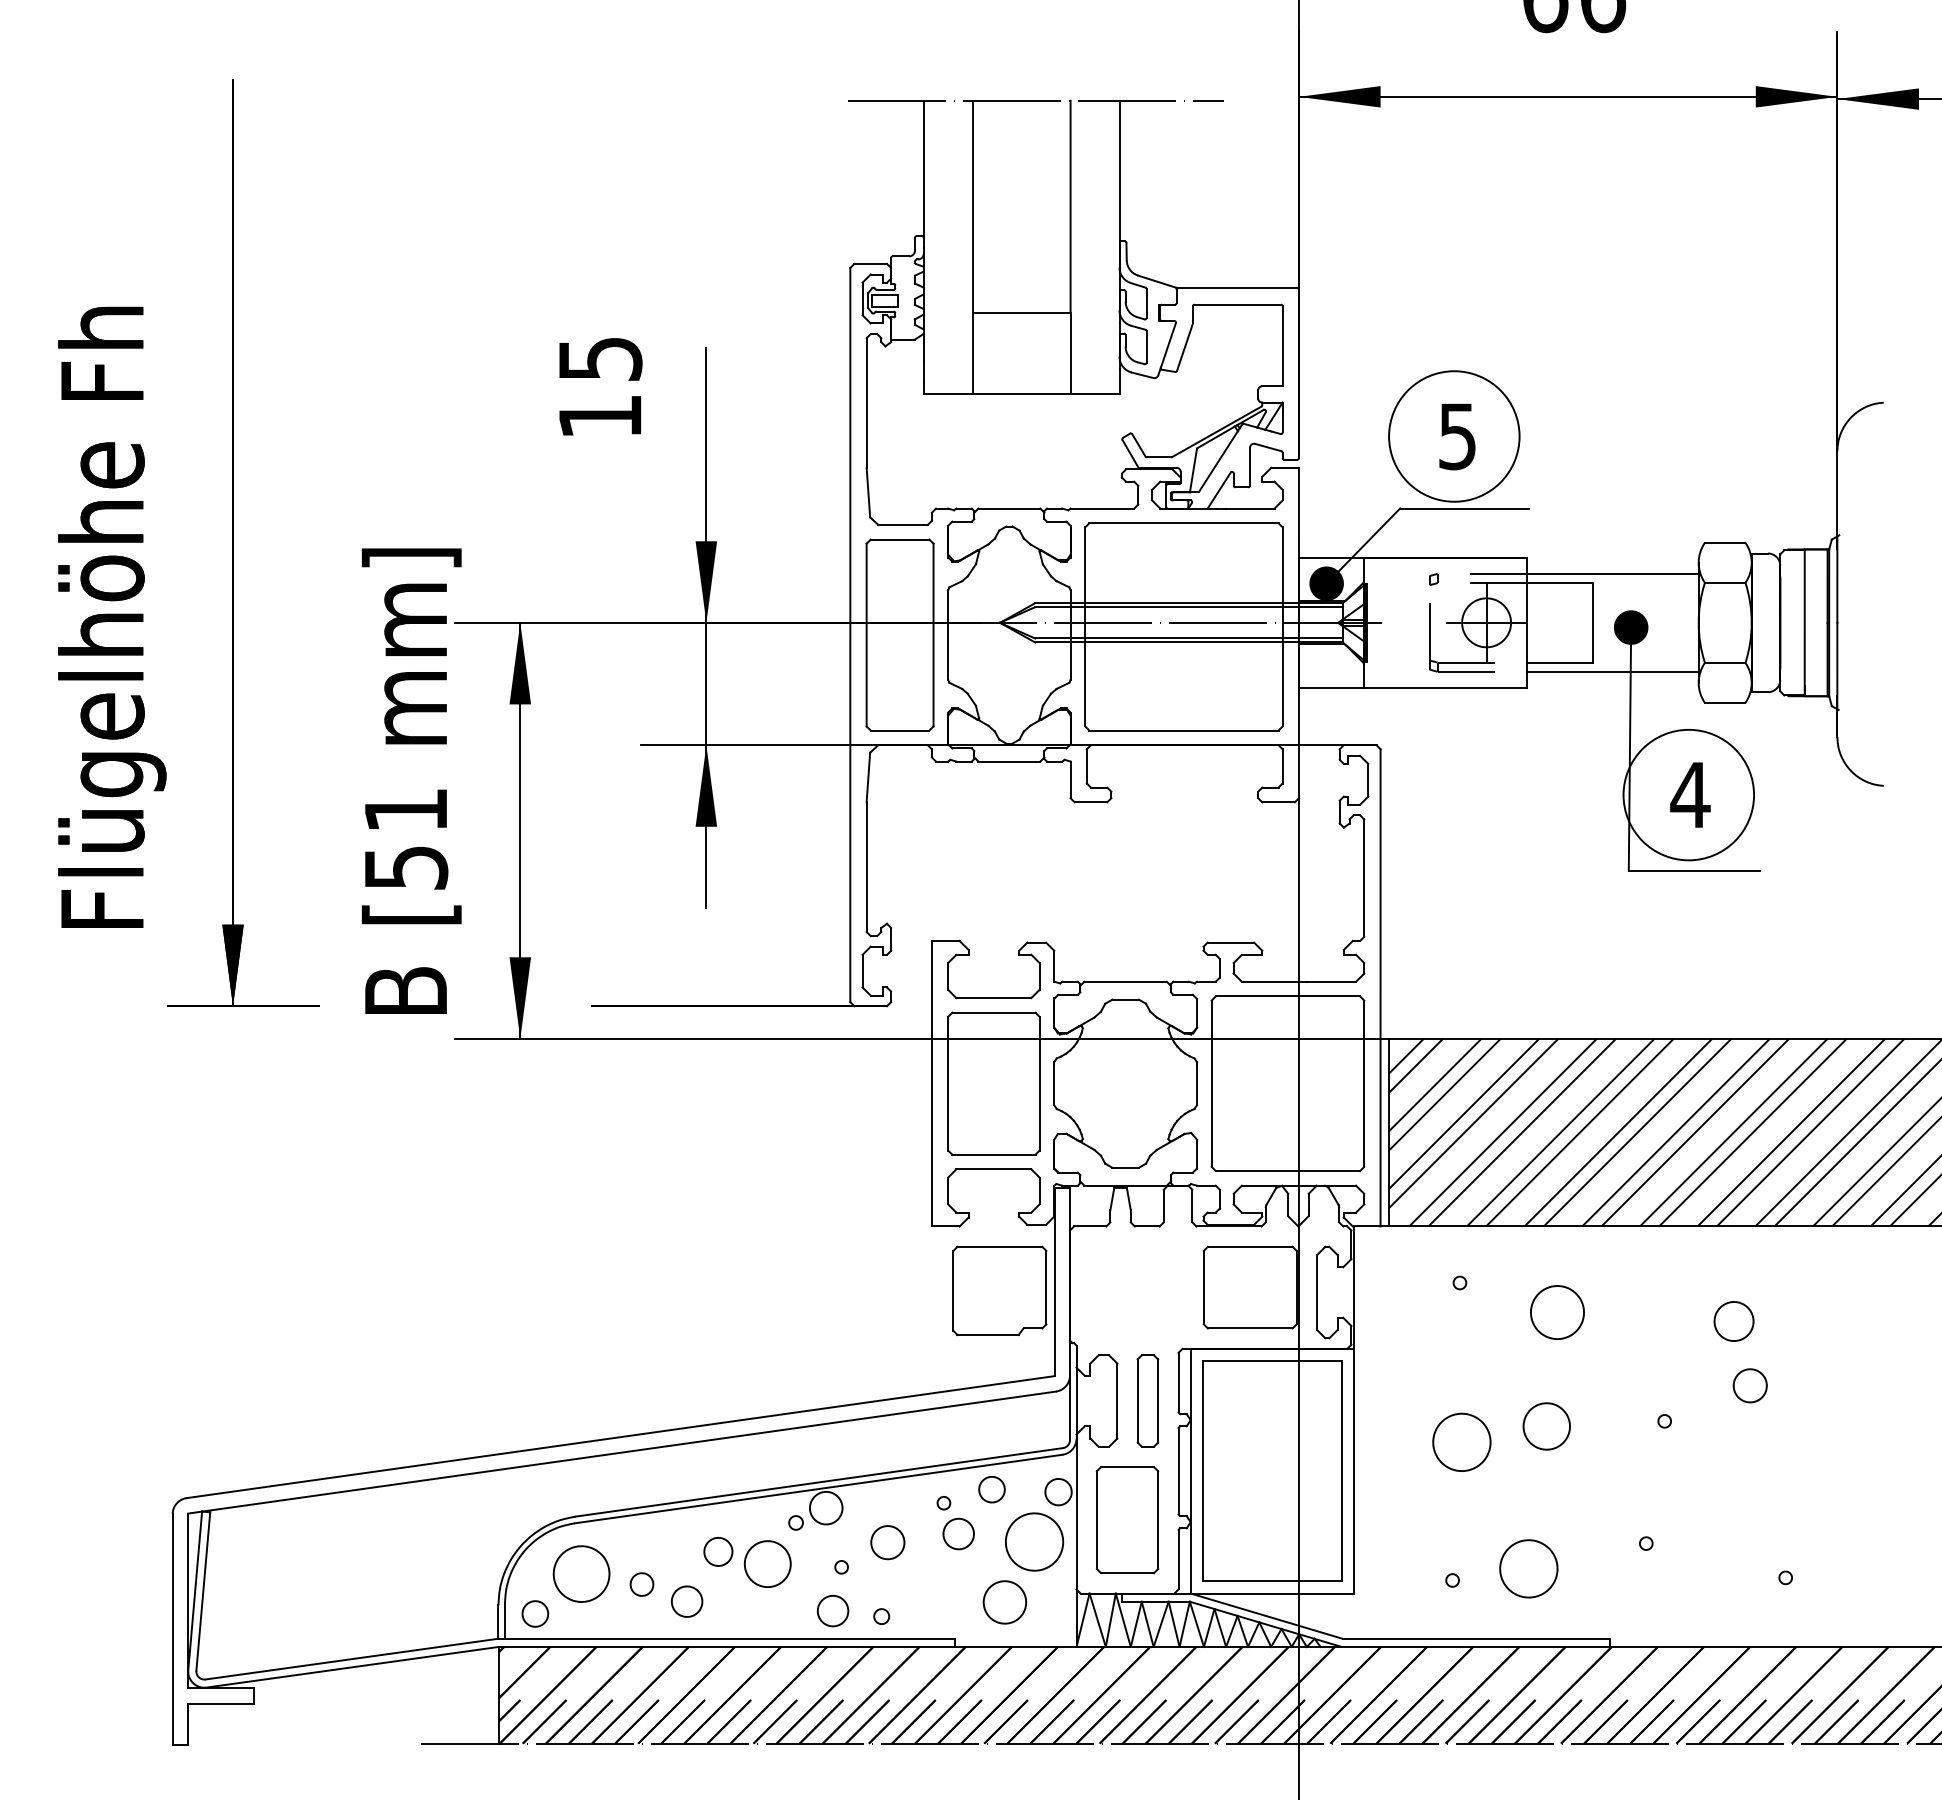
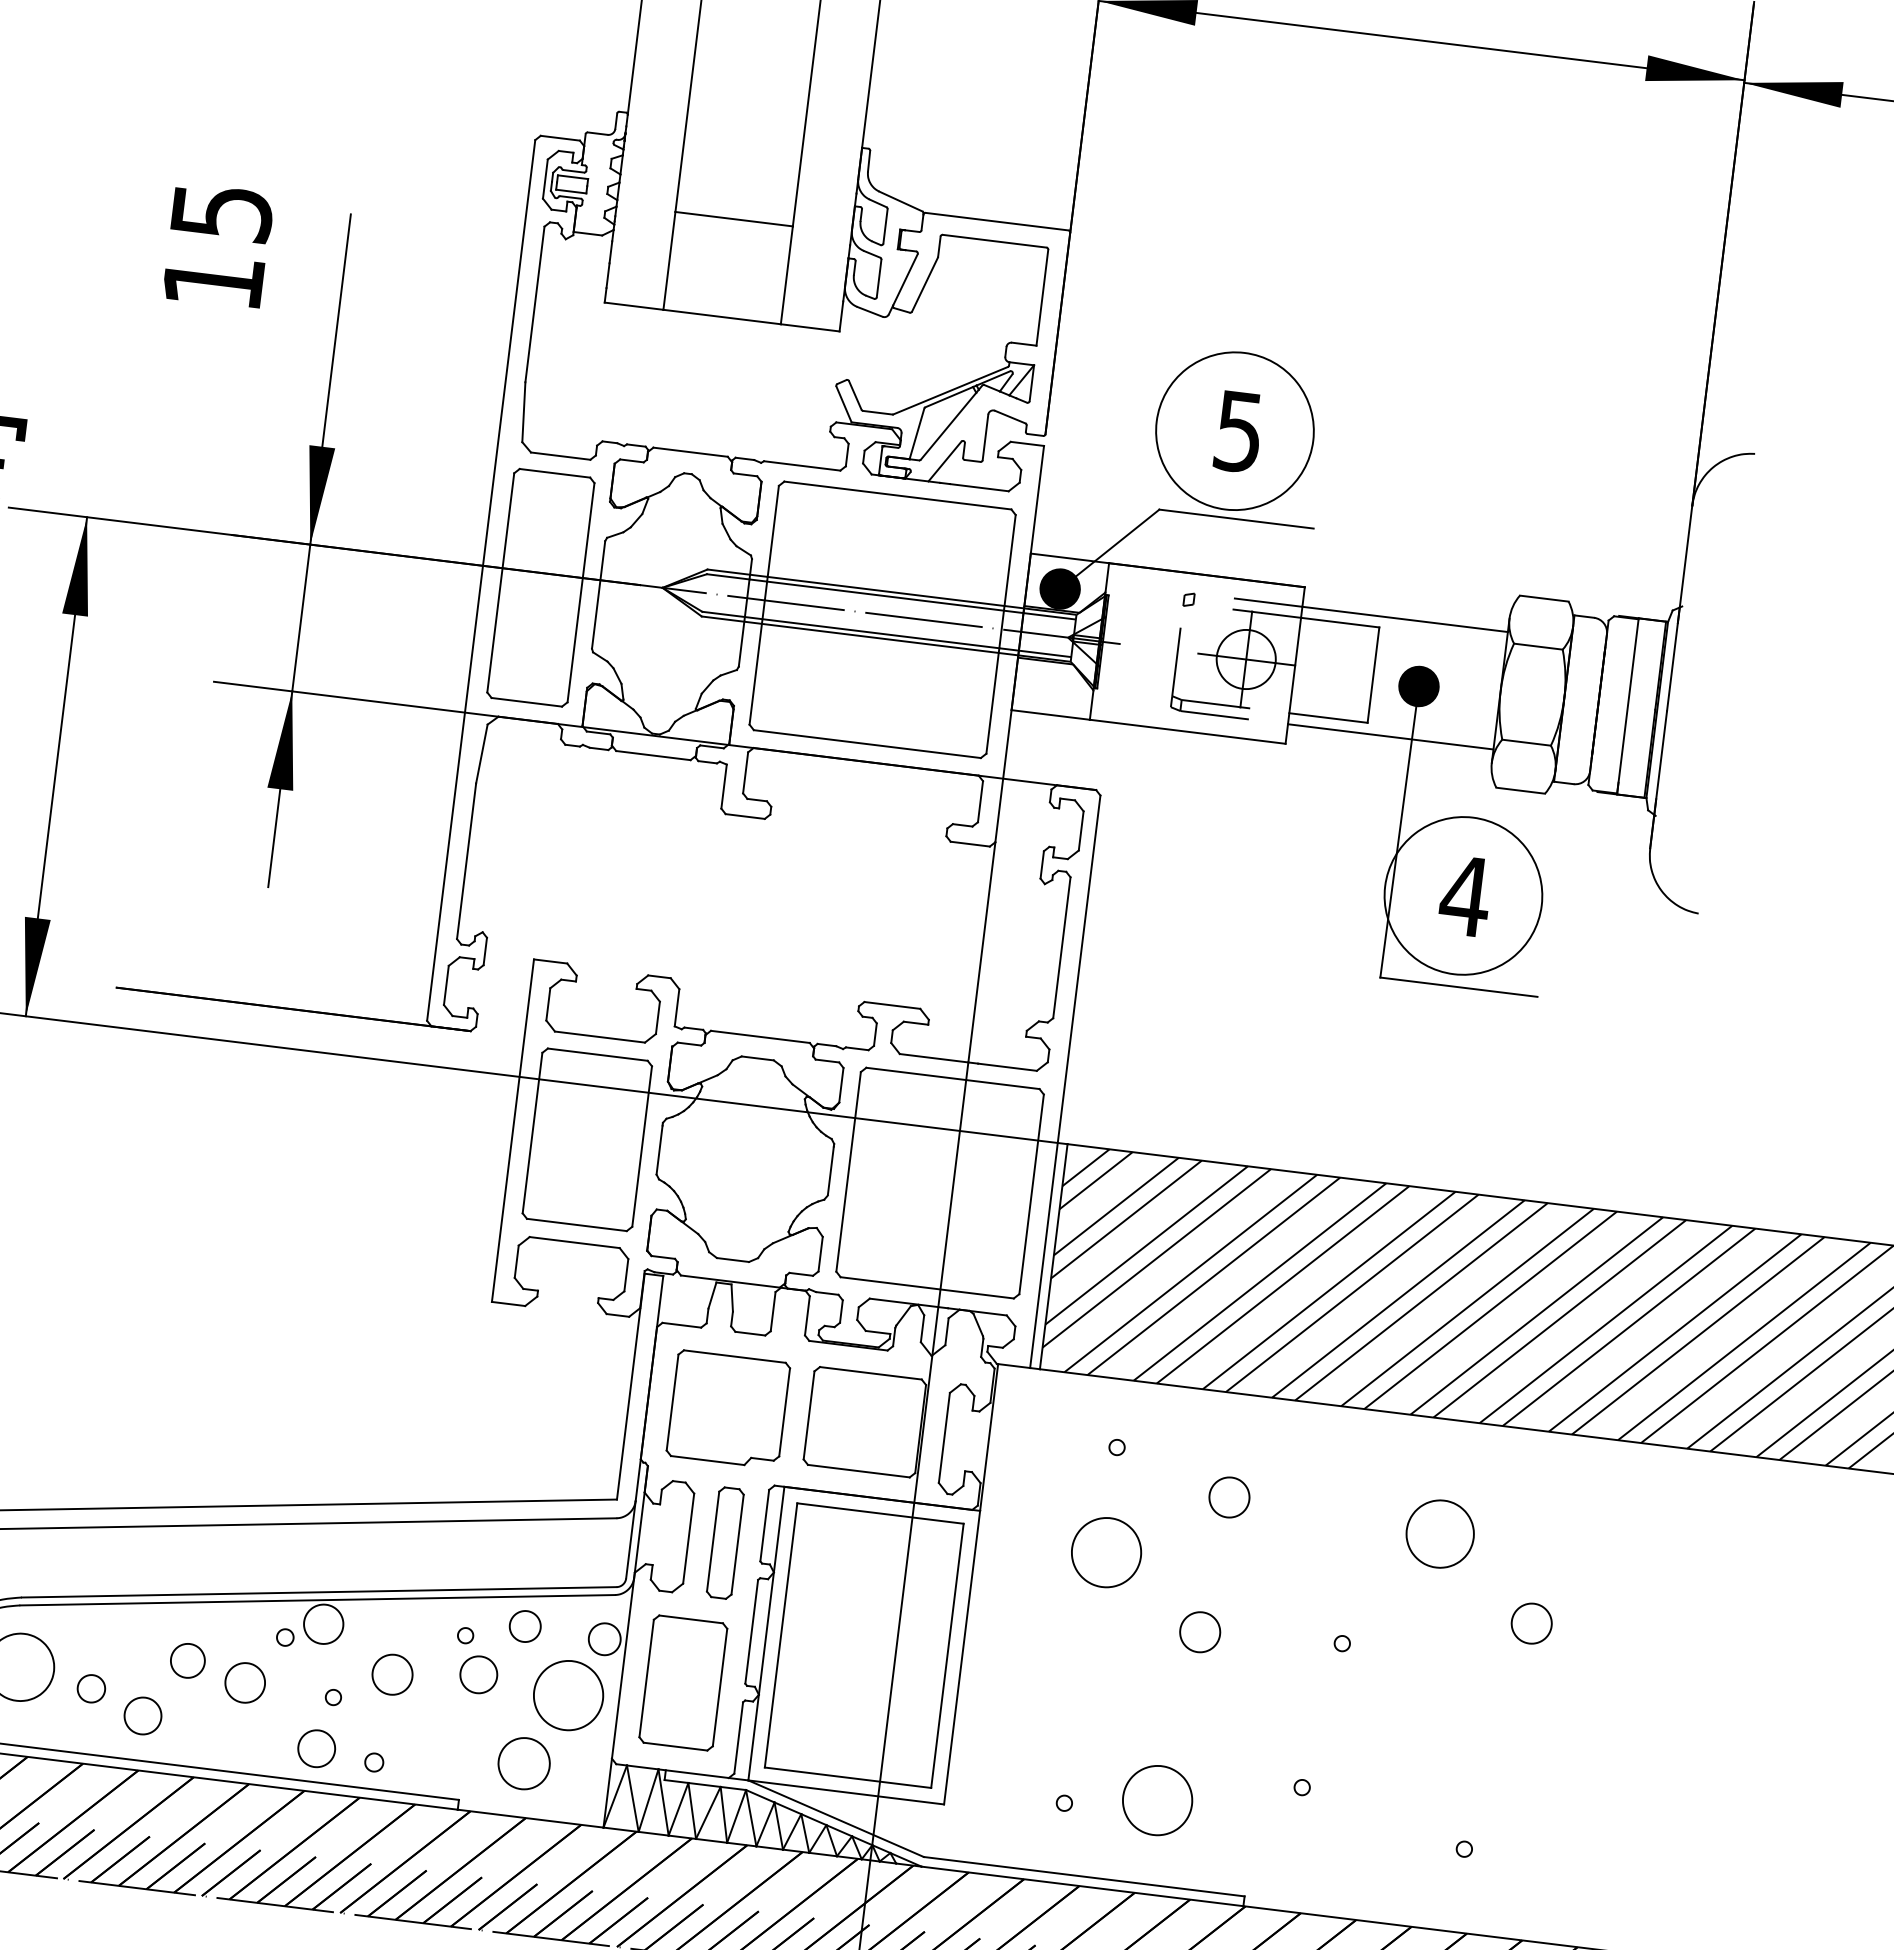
part: (999, 1290) -> (727, 1408), moved
part: (1556, 1312) -> (1228, 1497), size x0.62
part: (1733, 1321) -> (1439, 1533), size x1.43
part: (1749, 1385) -> (1530, 1623), moved
part: (1546, 1425) -> (1199, 1631), size x0.71
part: (1461, 1441) -> (1106, 1551), moved
part: (767, 1564) -> (244, 1683), size x0.71

